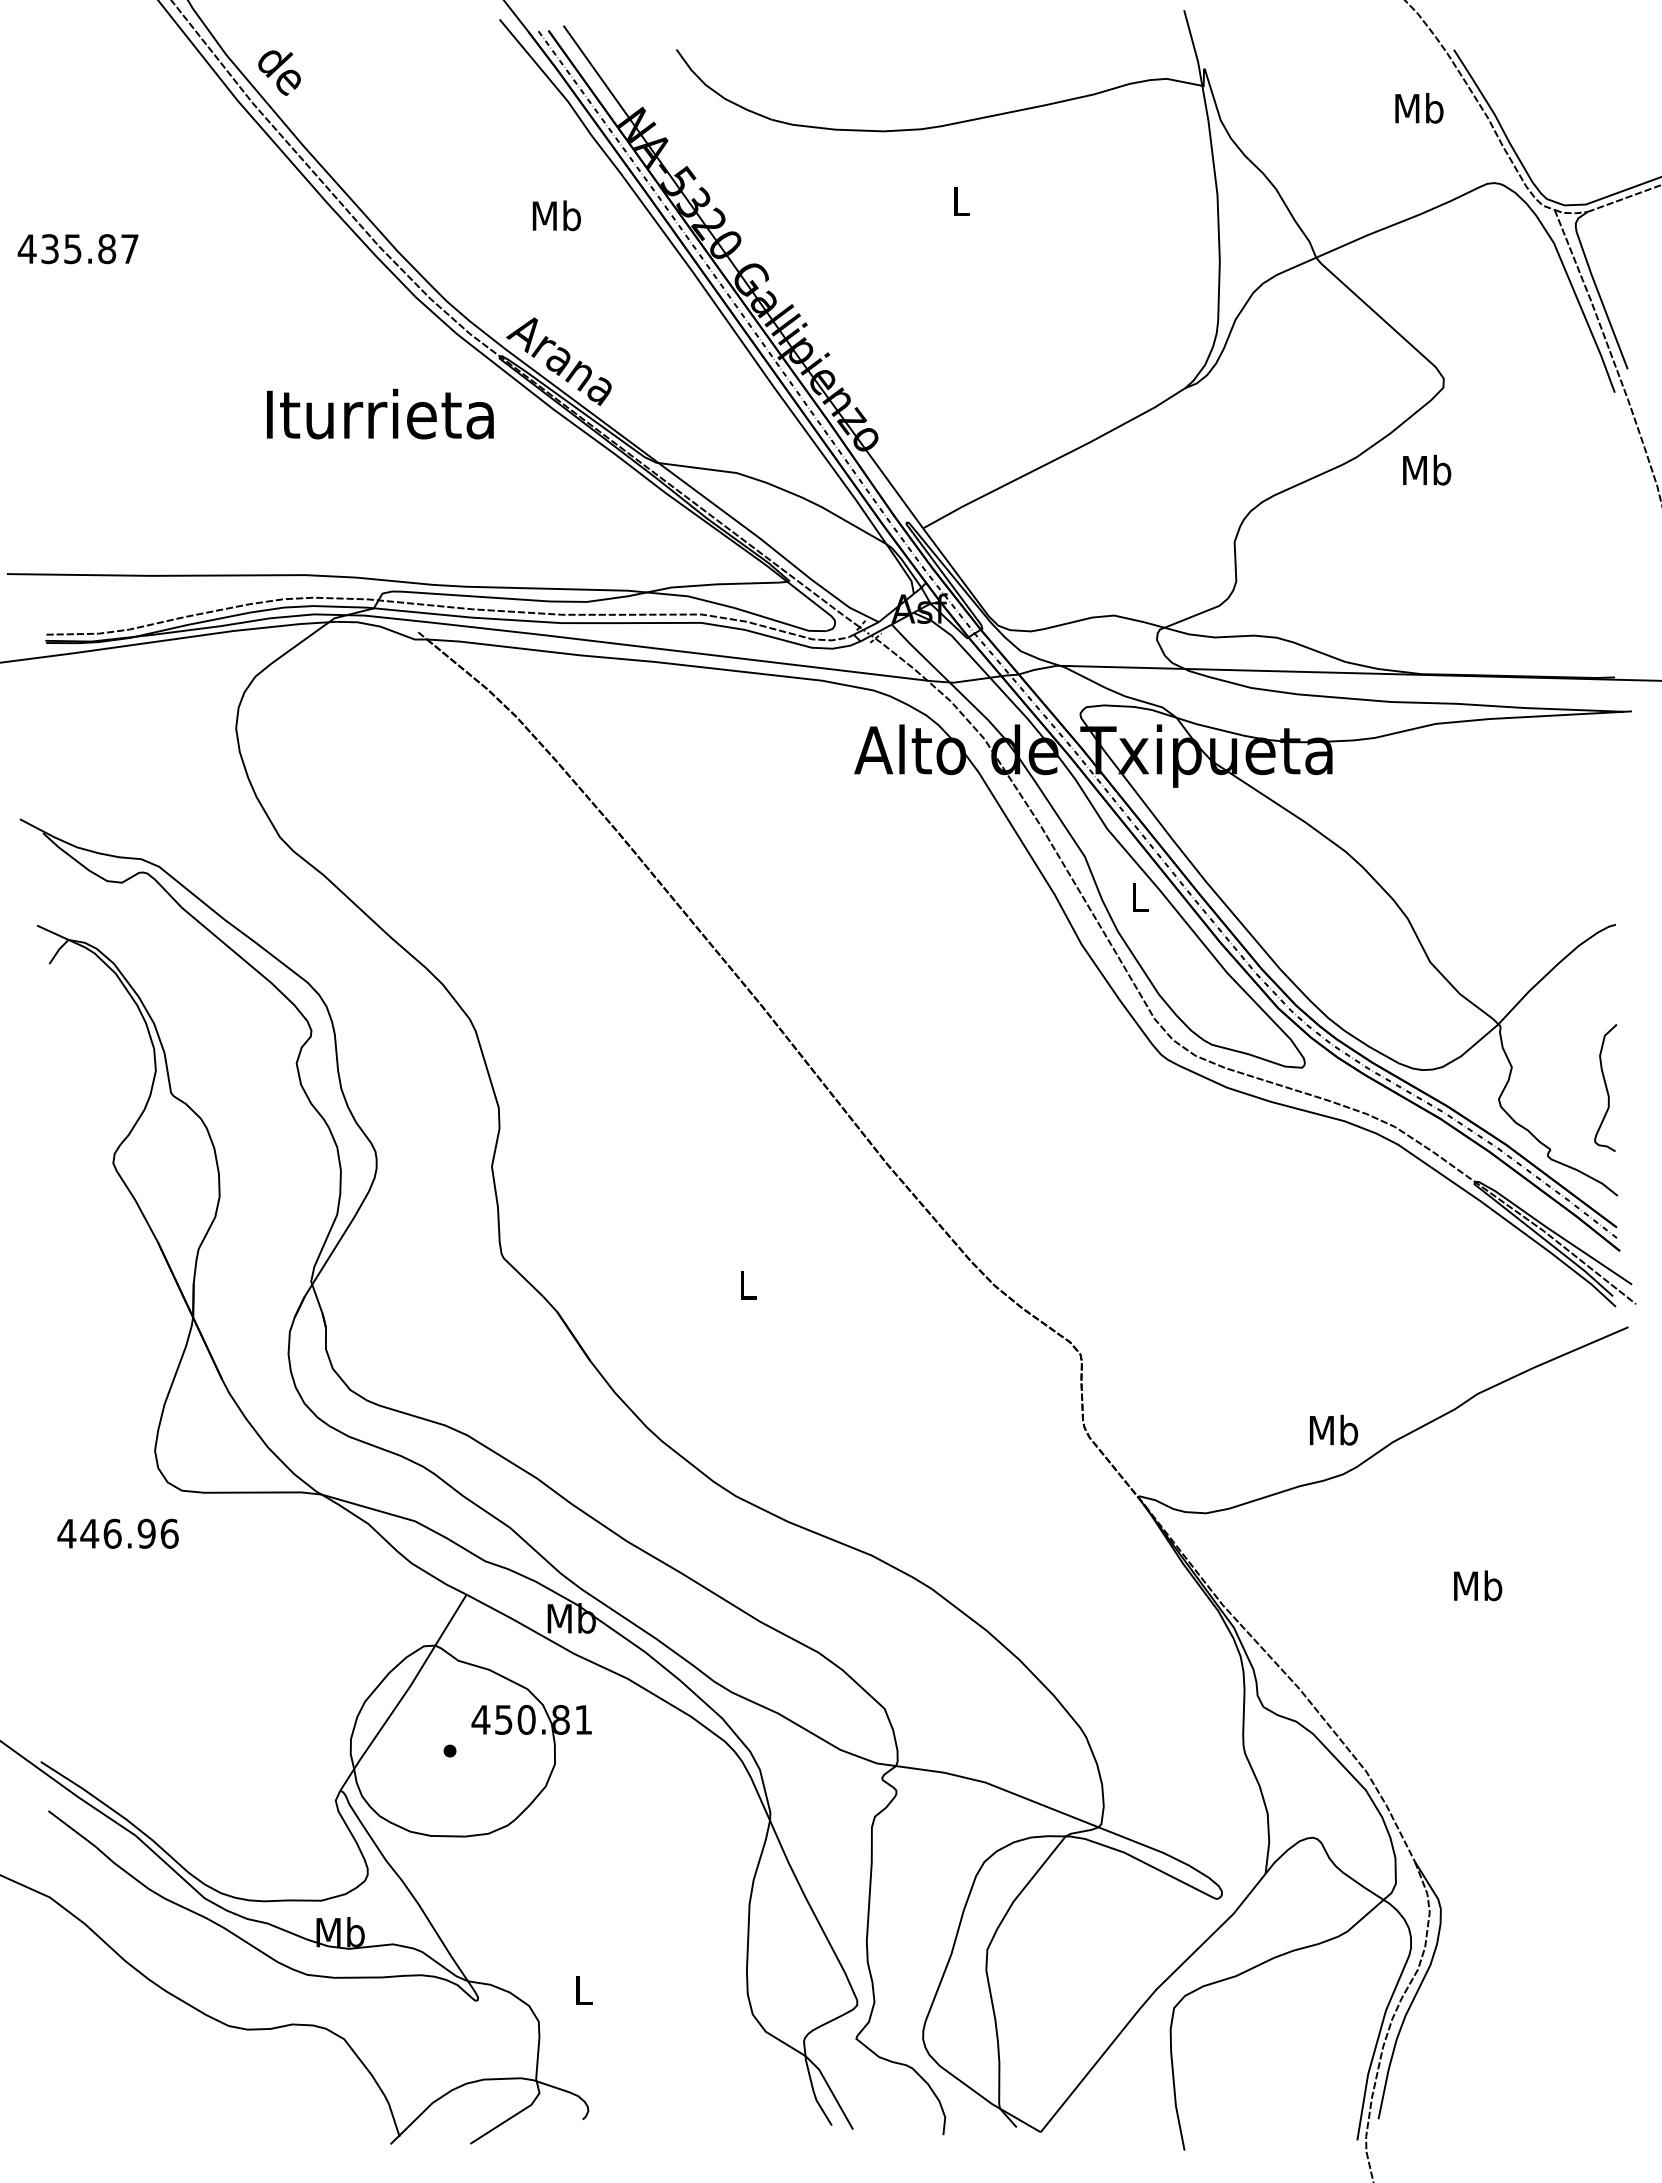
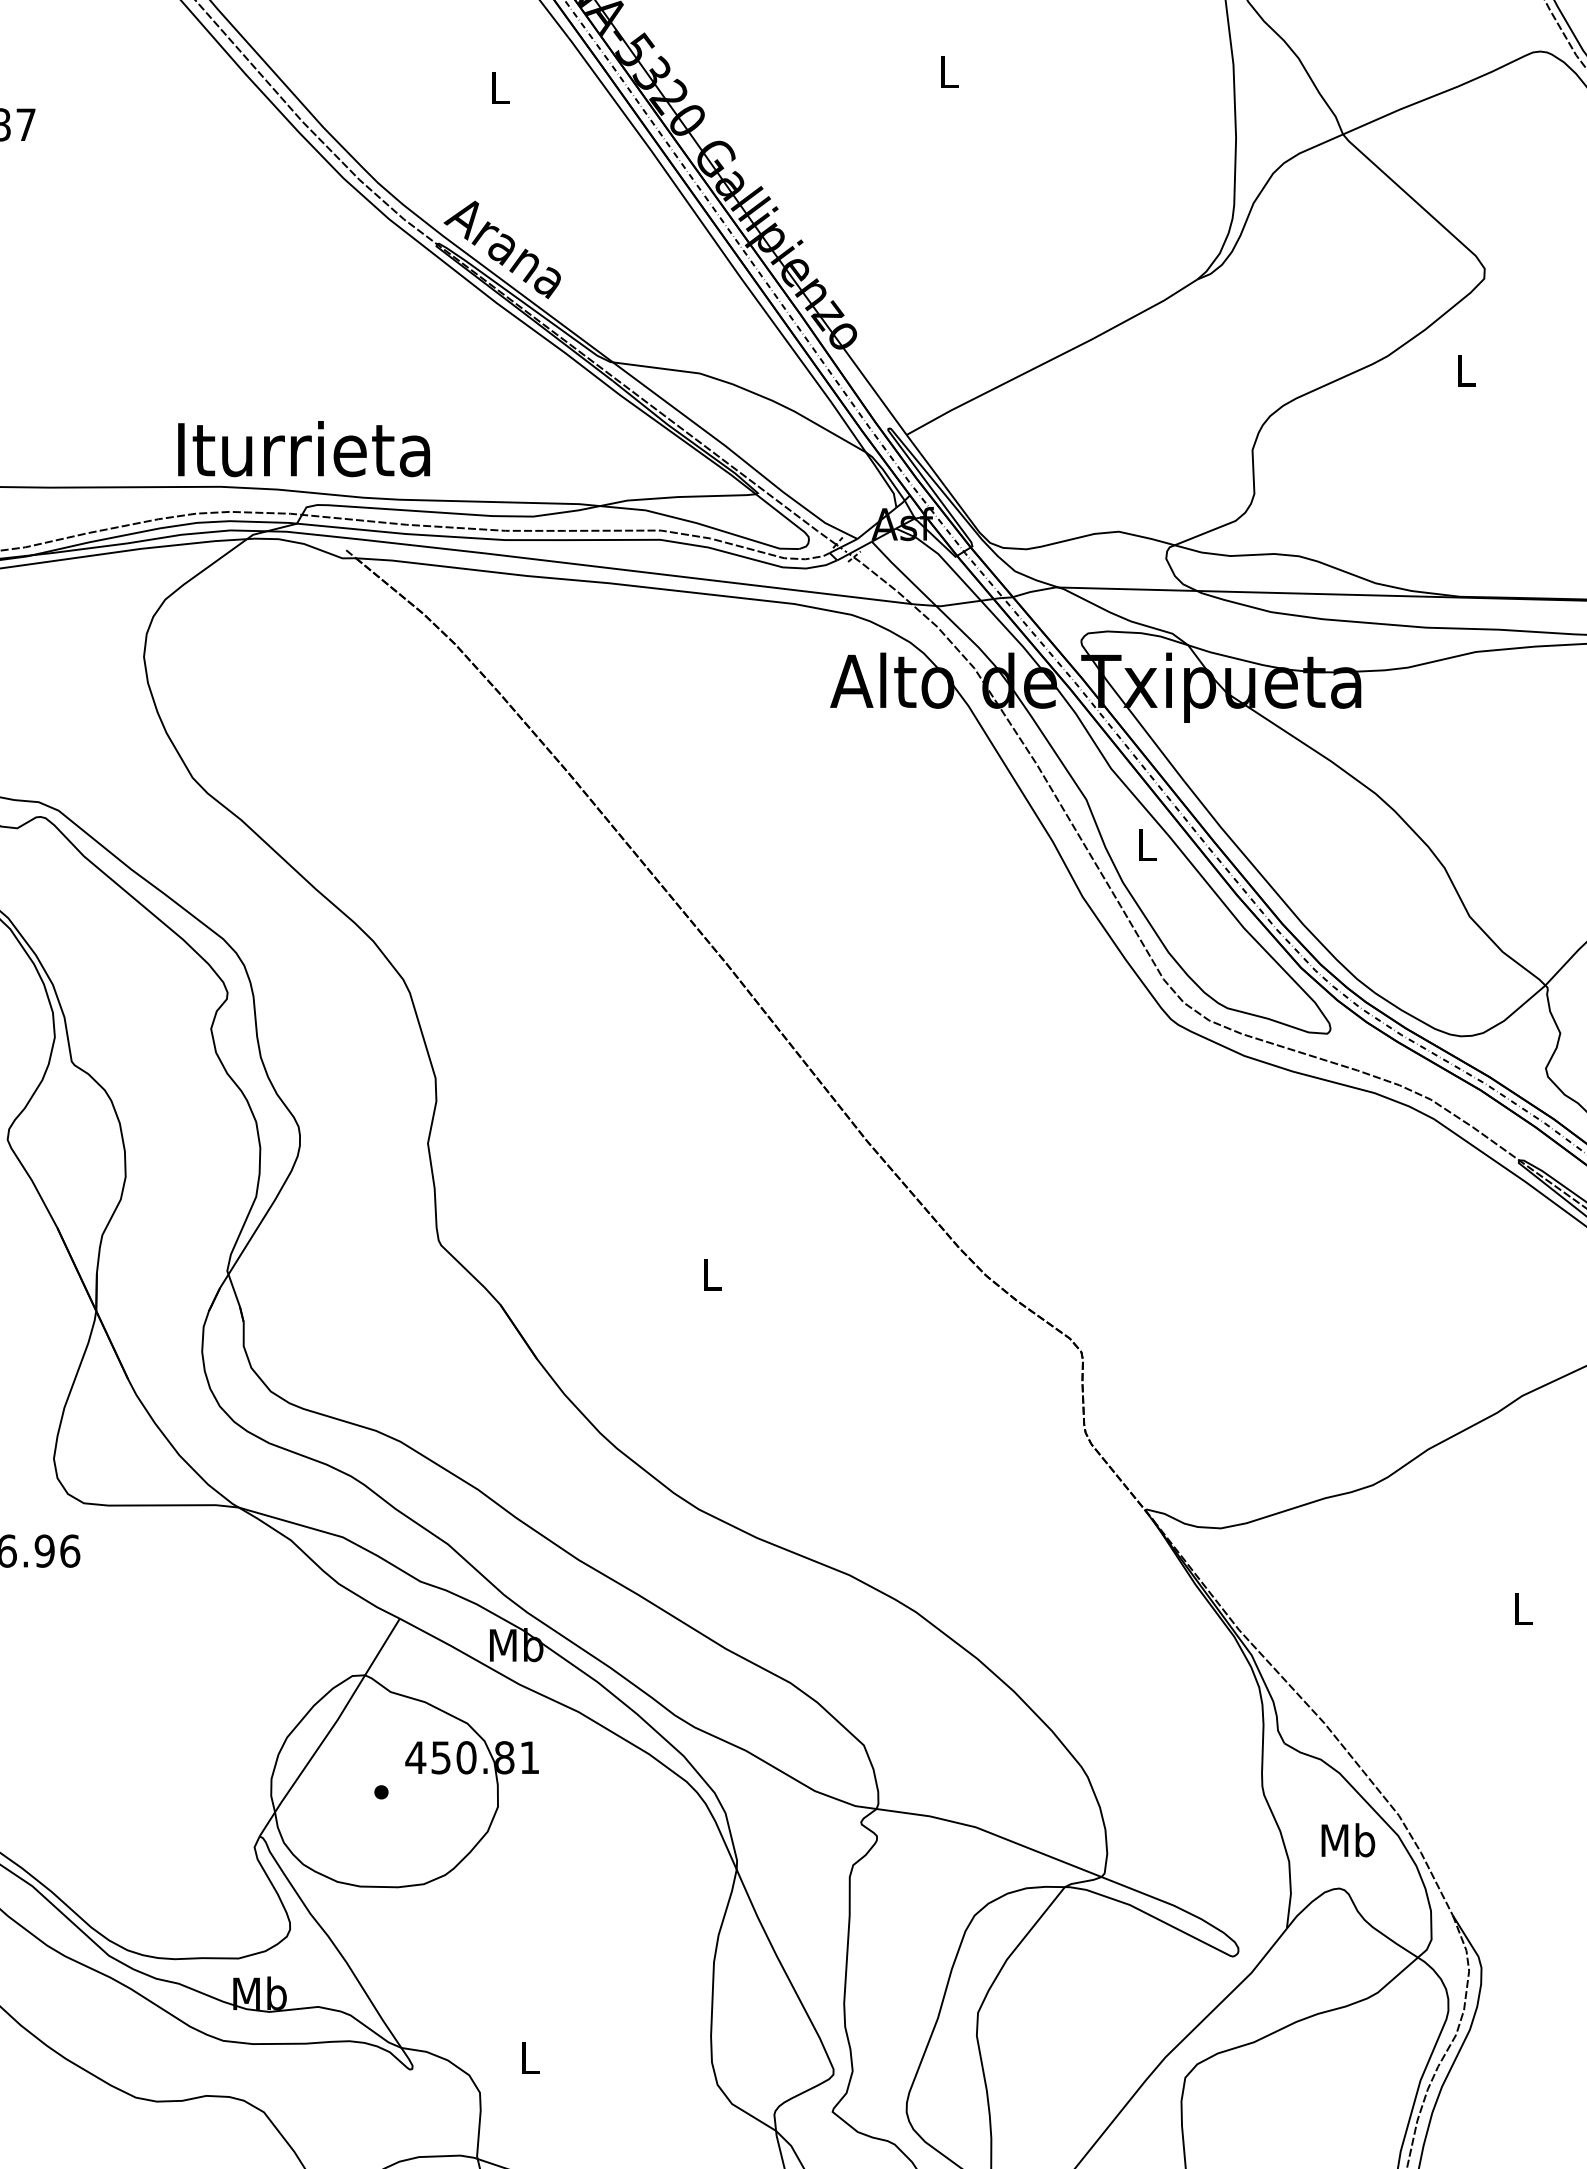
text: (556, 215) -> (499, 87), Mb -> L
text: (380, 413) -> (304, 448), moved
text: (1427, 469) -> (1466, 369), Mb -> L
text: (1334, 1429) -> (1348, 1839), moved
text: (1478, 1585) -> (1523, 1608), Mb -> L

